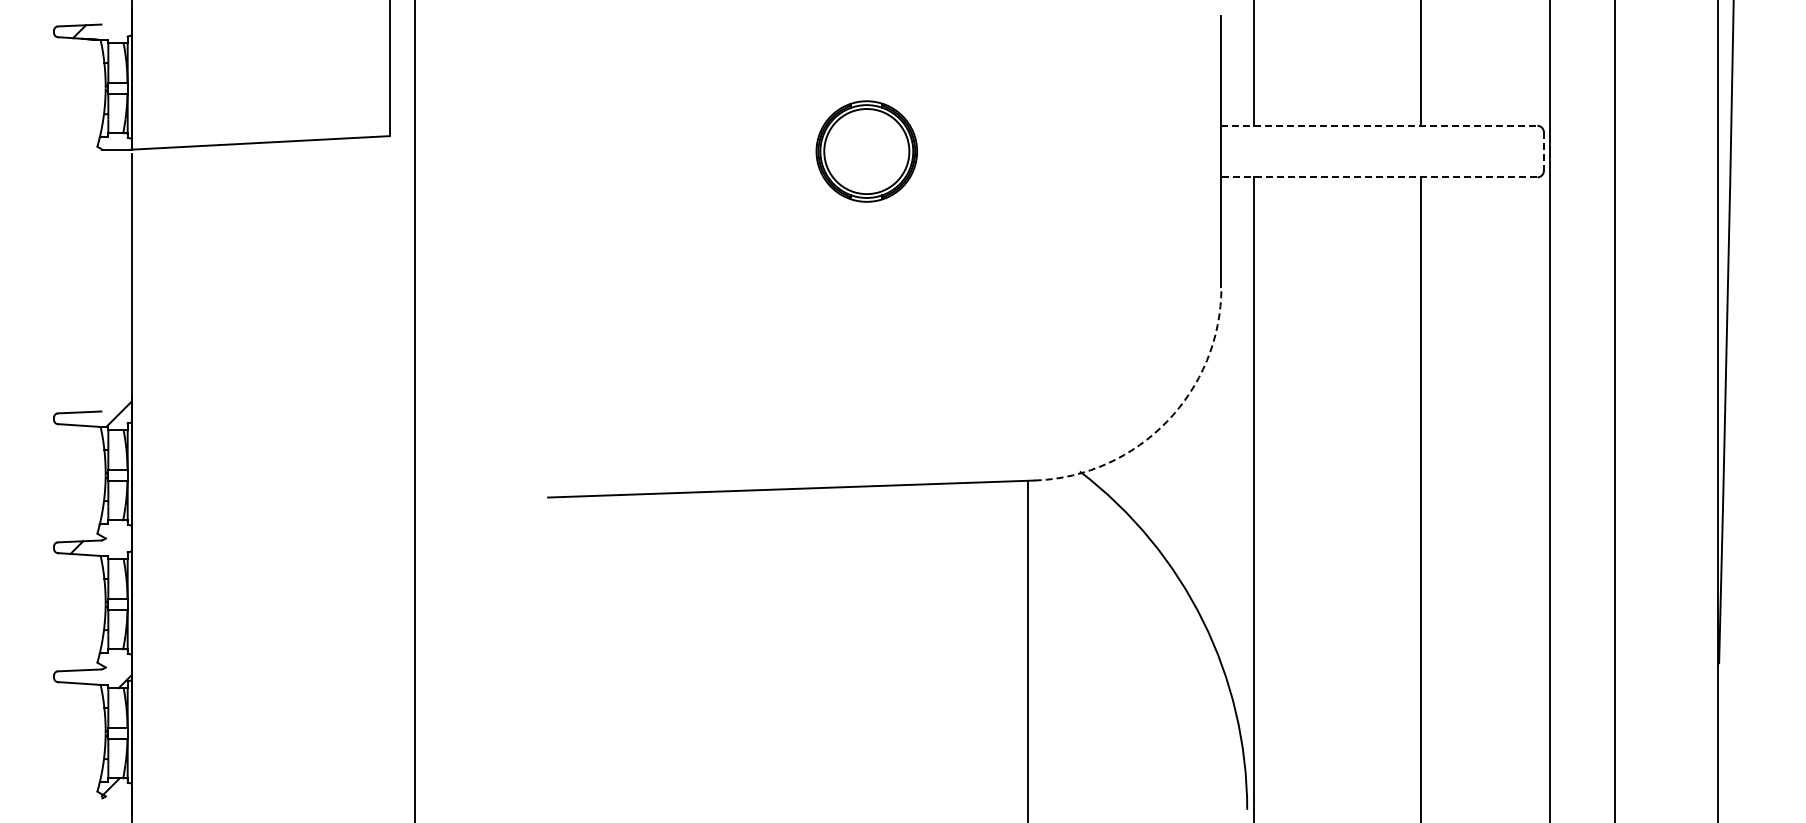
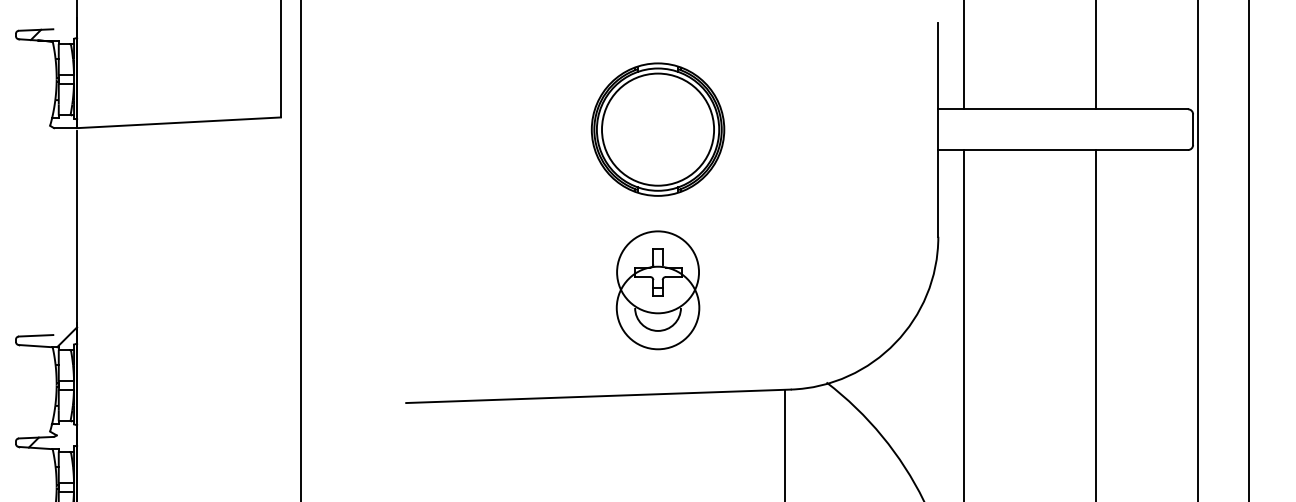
line: (1379, 125) -> (1063, 109), dashed -> solid
part: (866, 151) -> (657, 129), size x1.67
line: (1543, 152) -> (1192, 130), dashed -> solid
line: (1379, 177) -> (1063, 150), dashed -> solid
part: (866, 354) -> (657, 289), added
arc: (1167, 421) -> (895, 342), dashed -> solid

